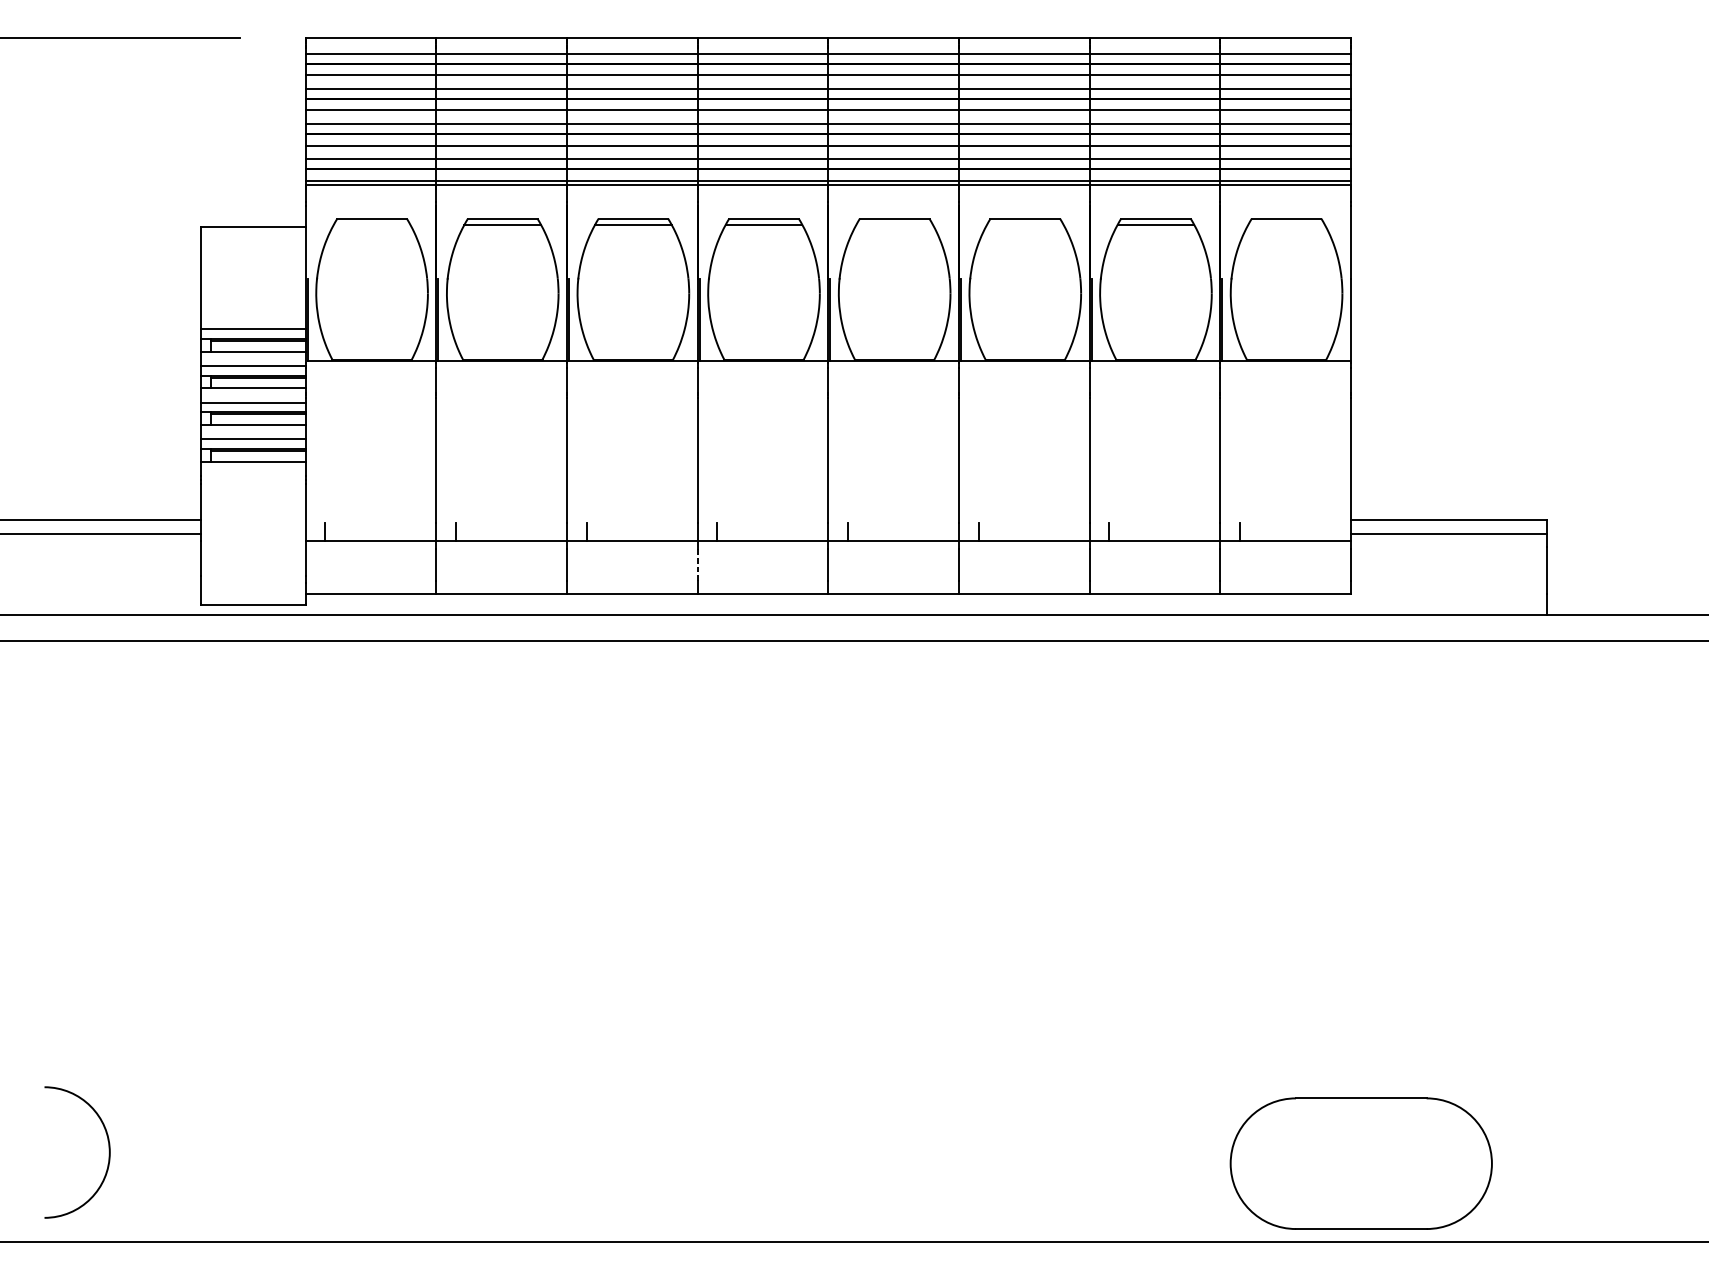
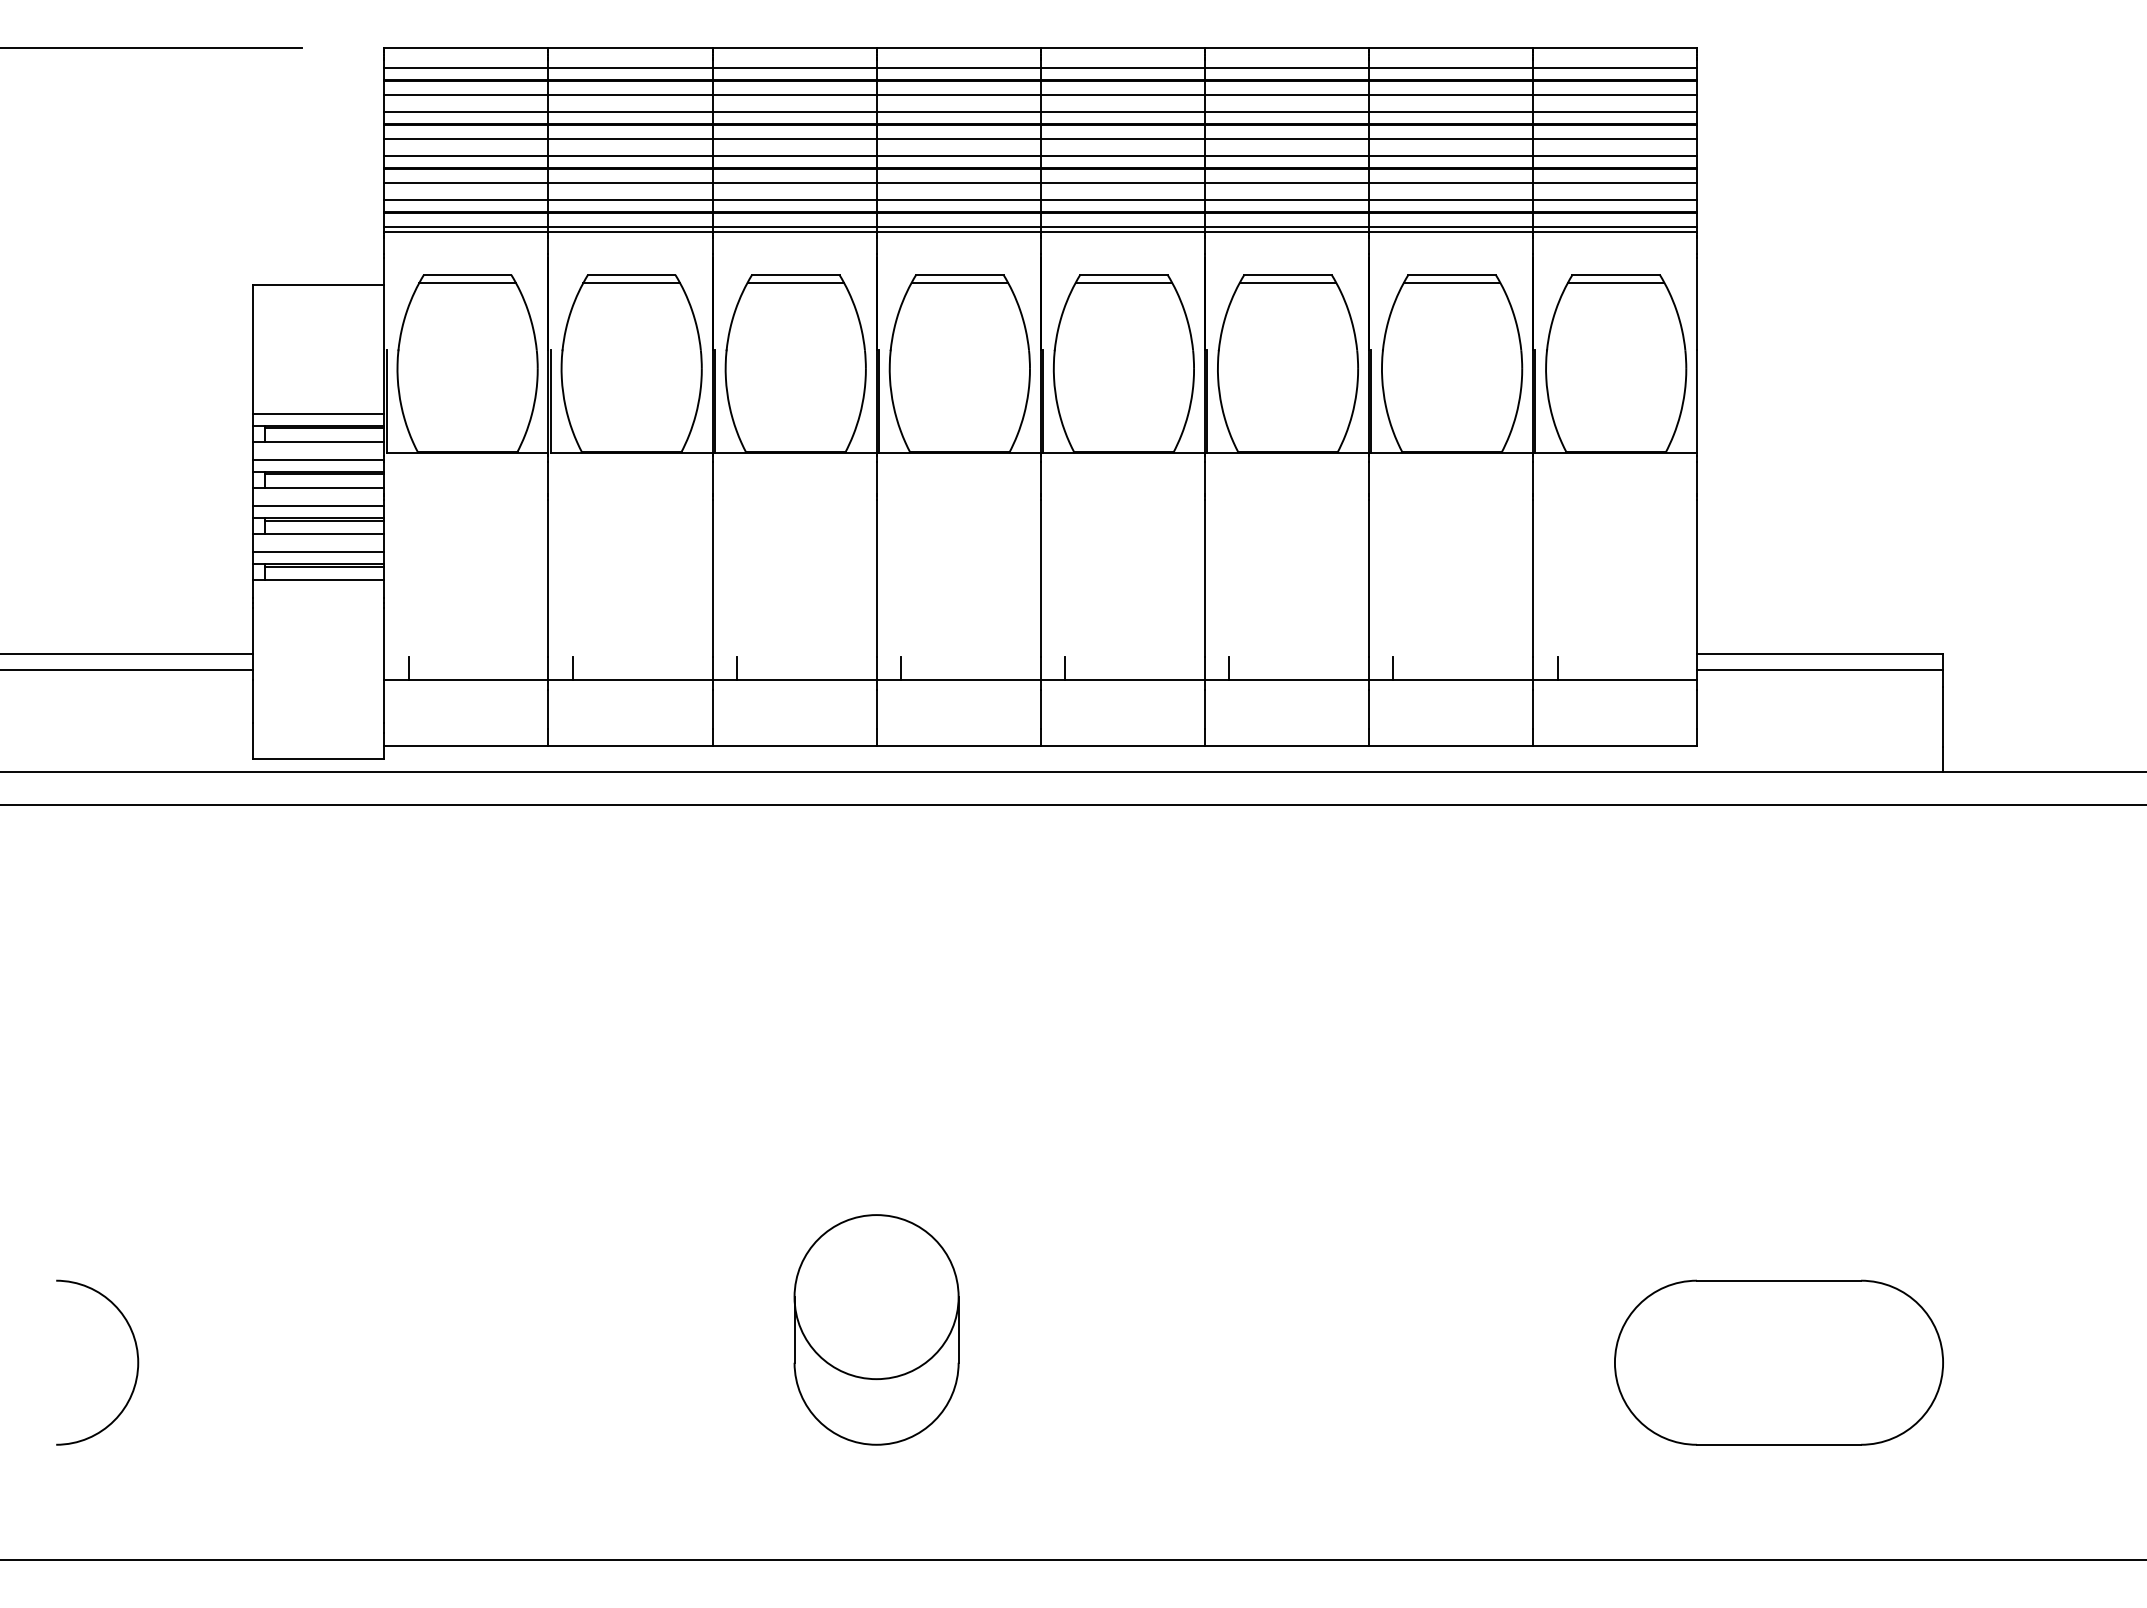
line: (372, 224) -> (467, 282), added
line: (894, 224) -> (1123, 282), added
line: (1024, 224) -> (1287, 282), added
line: (1286, 224) -> (1615, 282), added
line: (697, 564) -> (876, 709), dashed -> solid
part: (697, 1058) -> (876, 1329), added
arc: (108, 1145) -> (136, 1354), moved
part: (1360, 1163) -> (1778, 1362), moved

